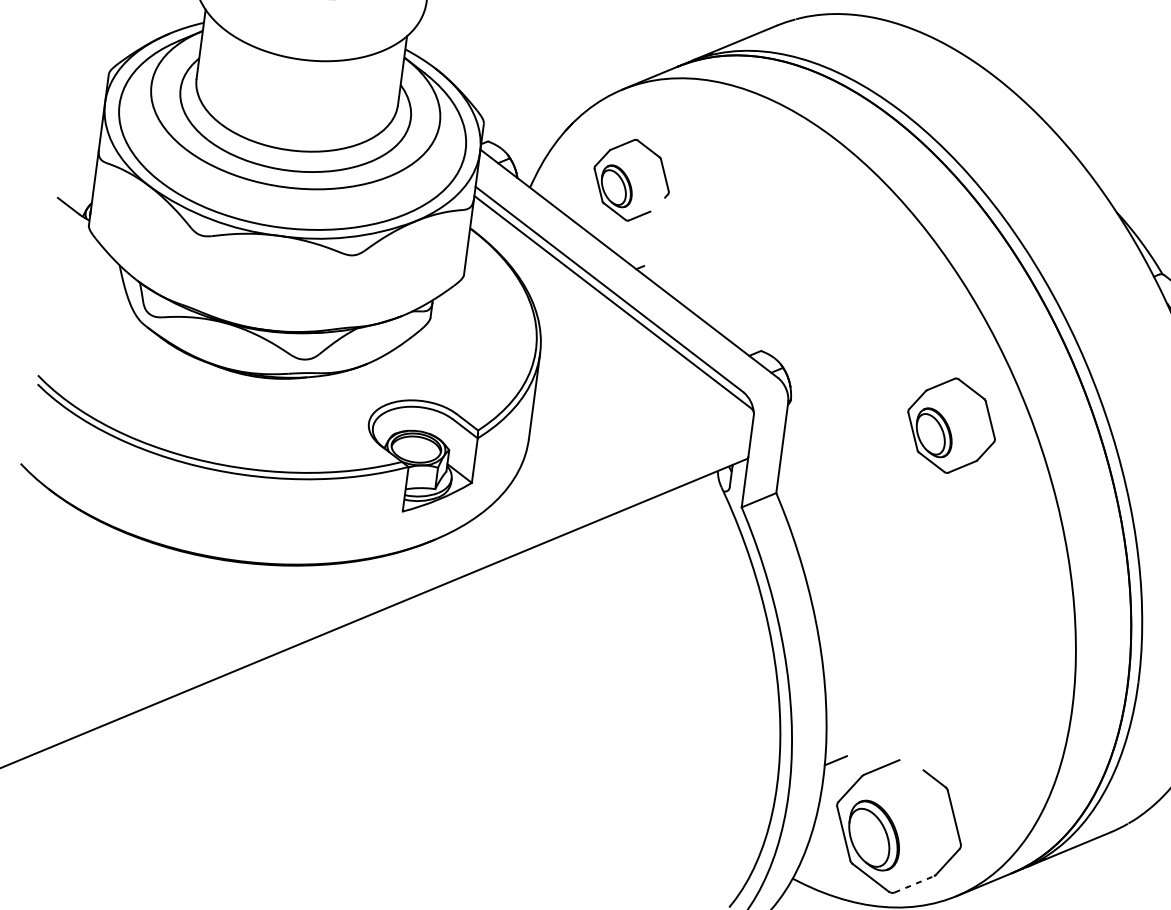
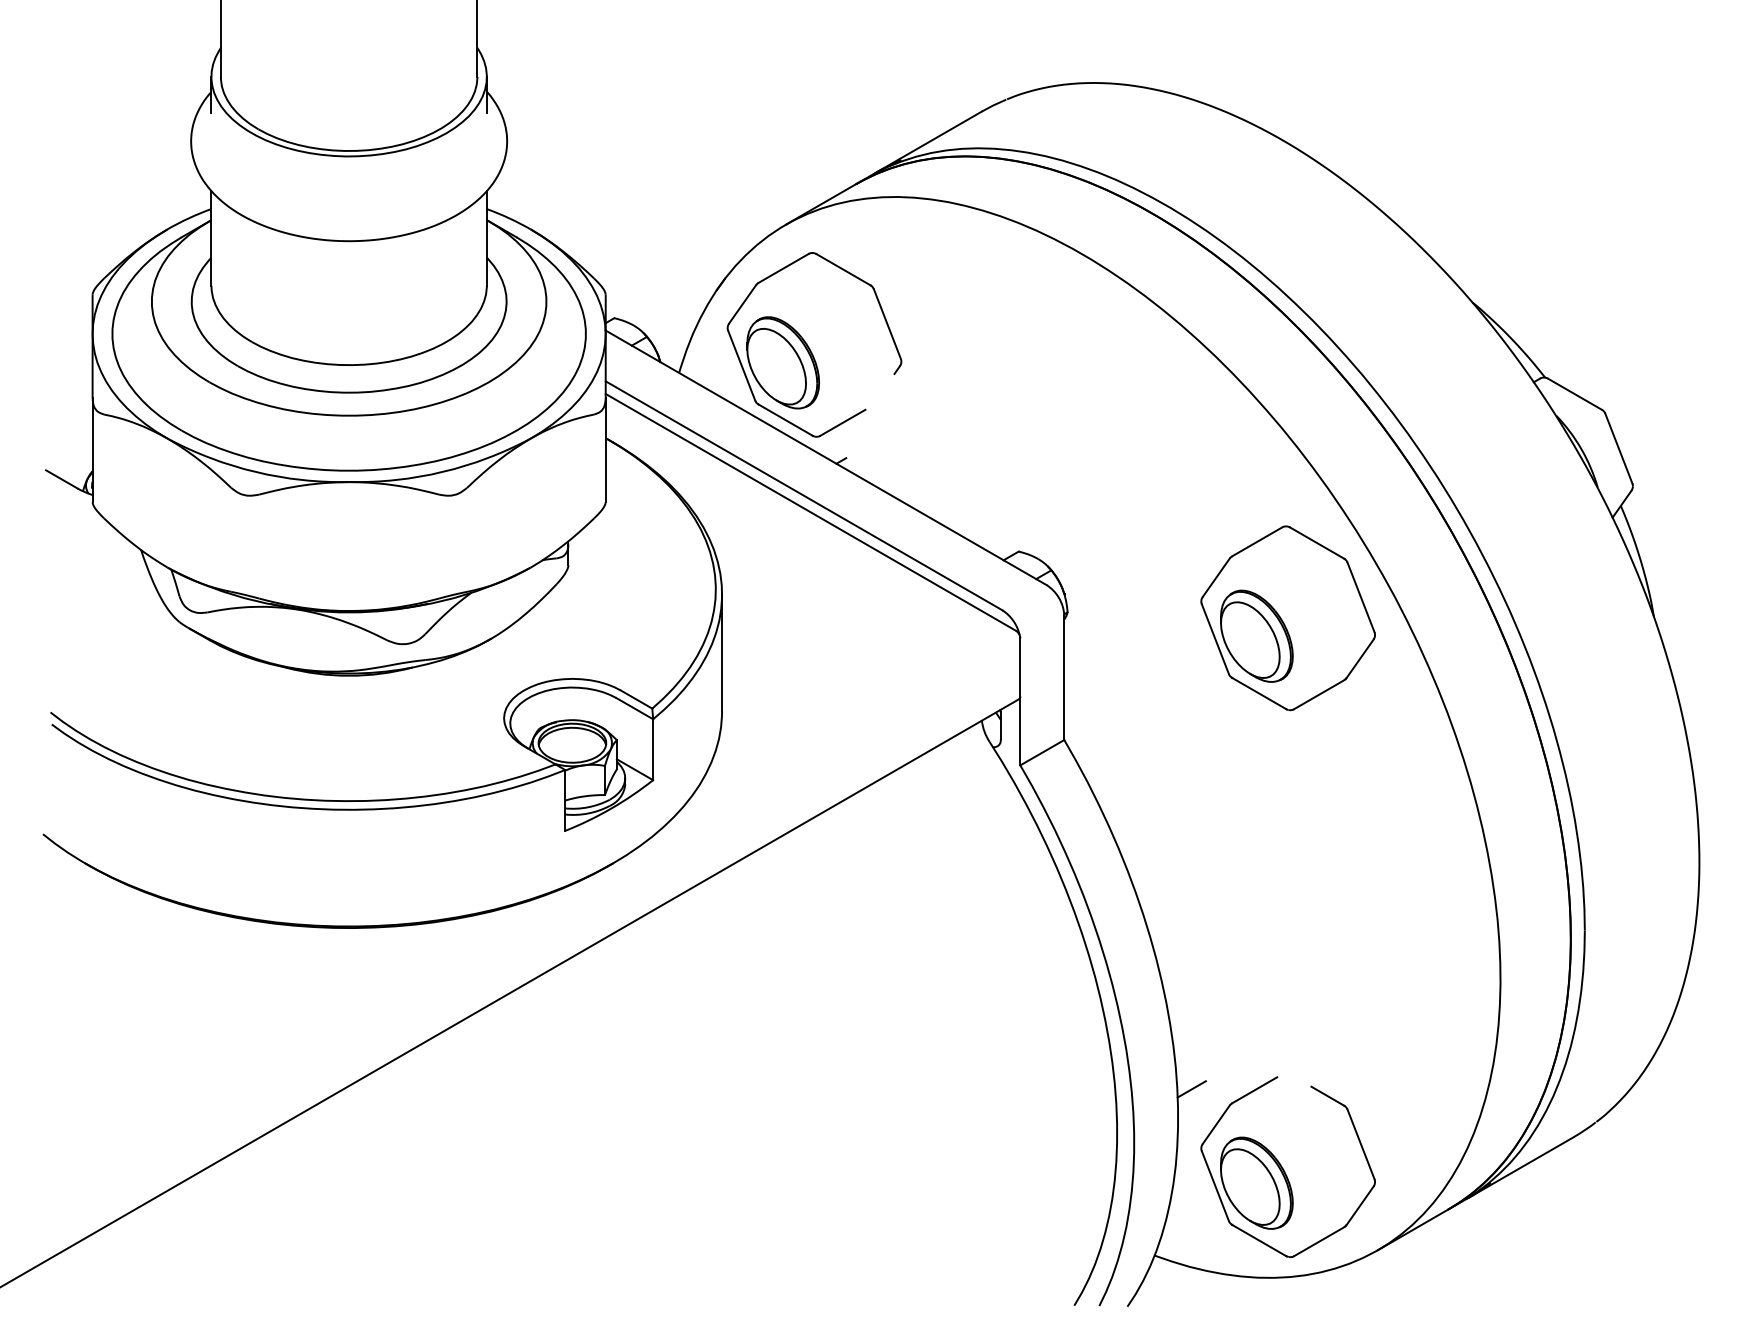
part: (631, 179) -> (814, 344), size x1.67
part: (951, 425) -> (1287, 618), size x1.43
line: (914, 884) -> (1319, 1241), dashed -> solid

